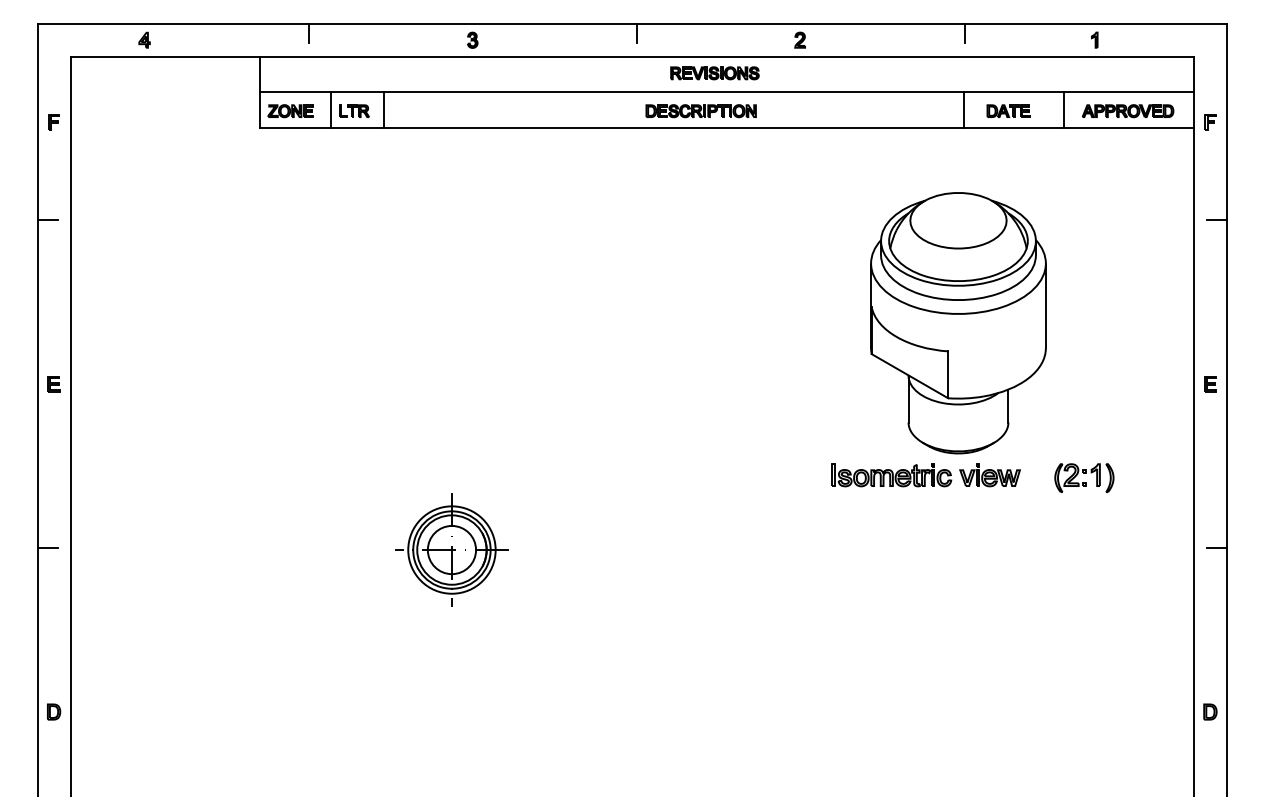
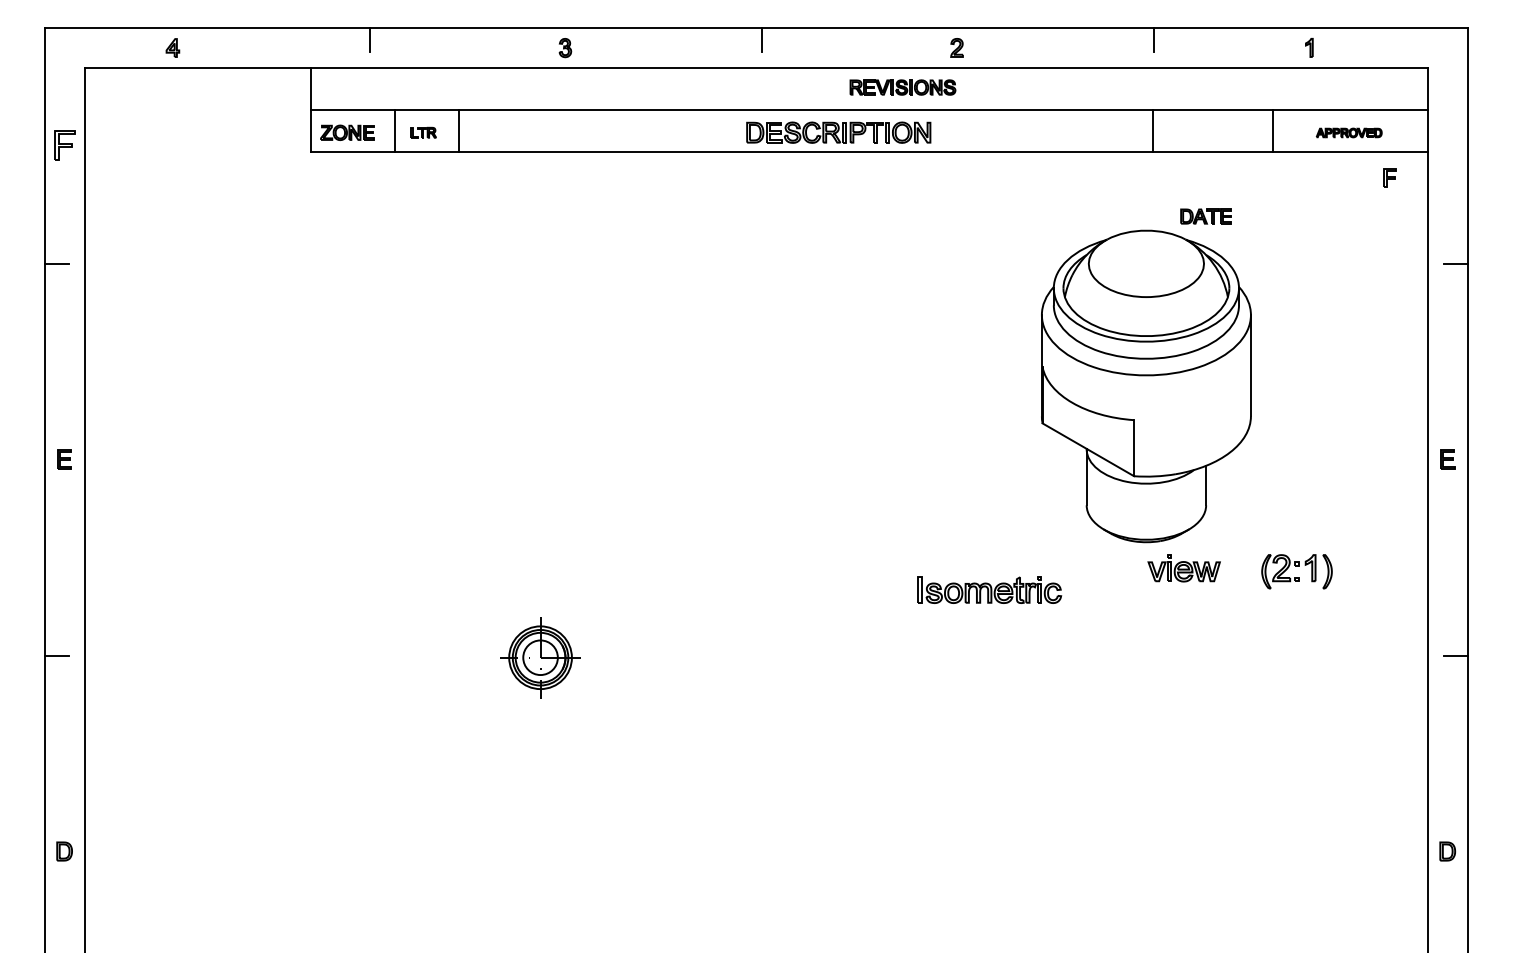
part: (714, 73) -> (902, 87), moved
part: (354, 110) -> (423, 132), size x0.7
part: (1008, 110) -> (1206, 215), moved
part: (700, 111) -> (837, 133), size x1.4
part: (1127, 111) -> (1348, 133), size x0.6
part: (53, 122) -> (63, 146), size x1.6
part: (1210, 122) -> (1390, 178), moved
part: (891, 475) -> (989, 590), moved
part: (451, 549) -> (540, 657), size x0.6

